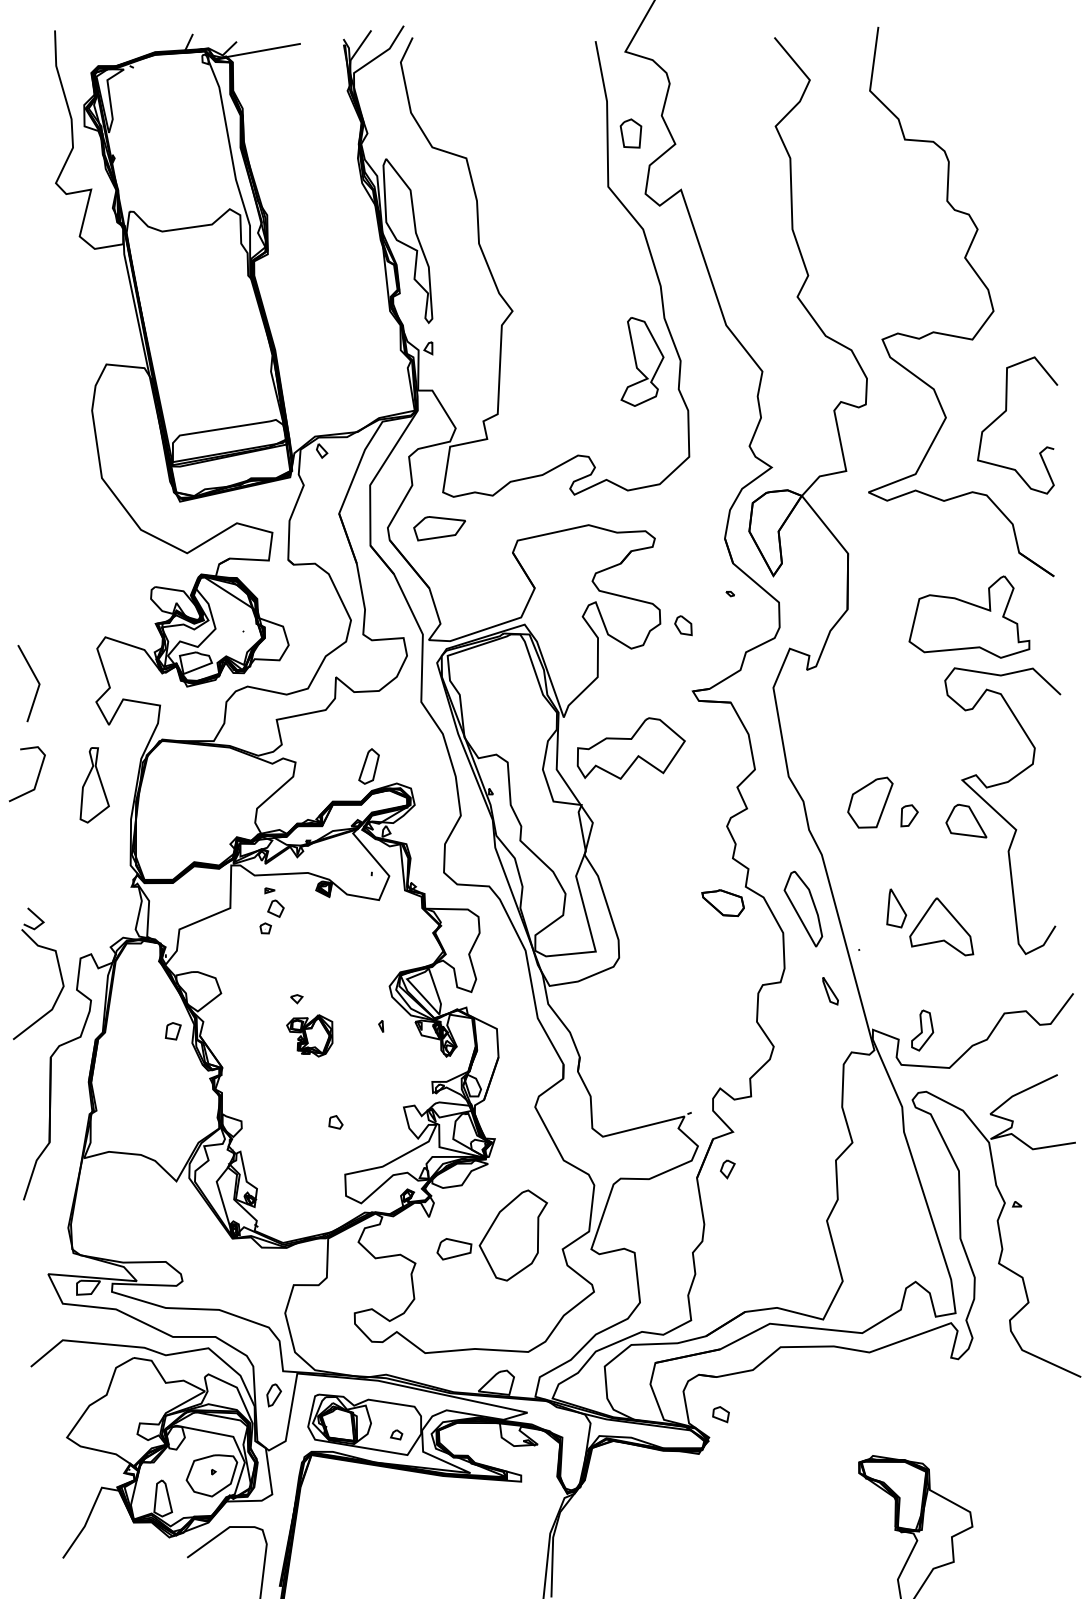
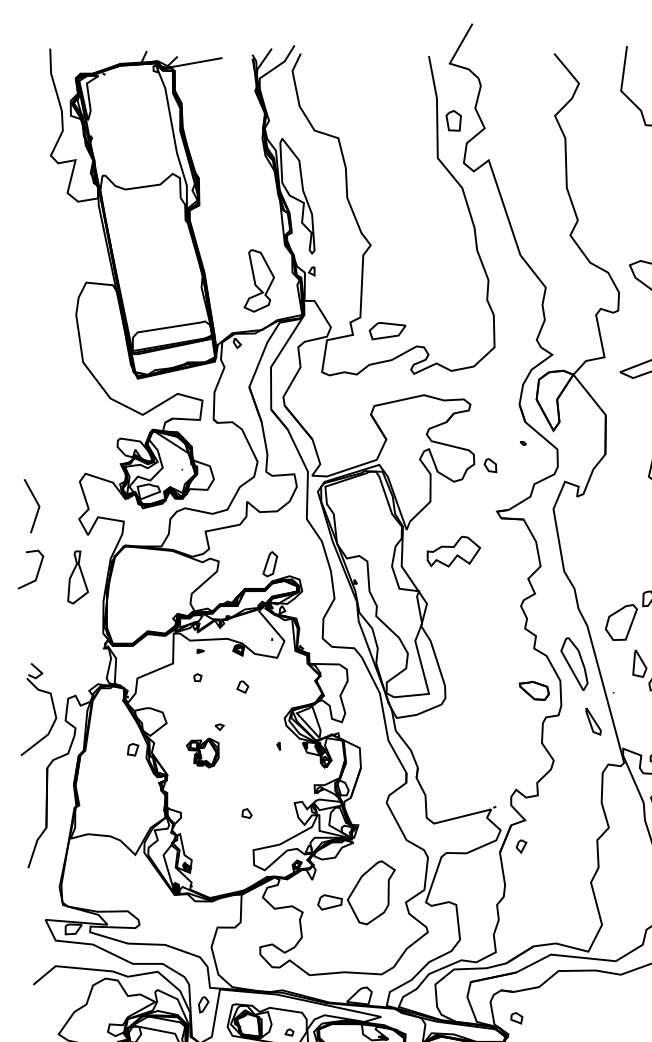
part: (642, 361) -> (259, 280), moved
part: (439, 528) -> (387, 330), moved
part: (630, 748) -> (453, 551), size x0.7
part: (870, 802) -> (621, 622), moved
part: (722, 902) -> (533, 690), moved
part: (275, 908) -> (242, 686), moved
part: (830, 991) -> (593, 721), size x1.4
part: (309, 1035) -> (202, 752), moved

